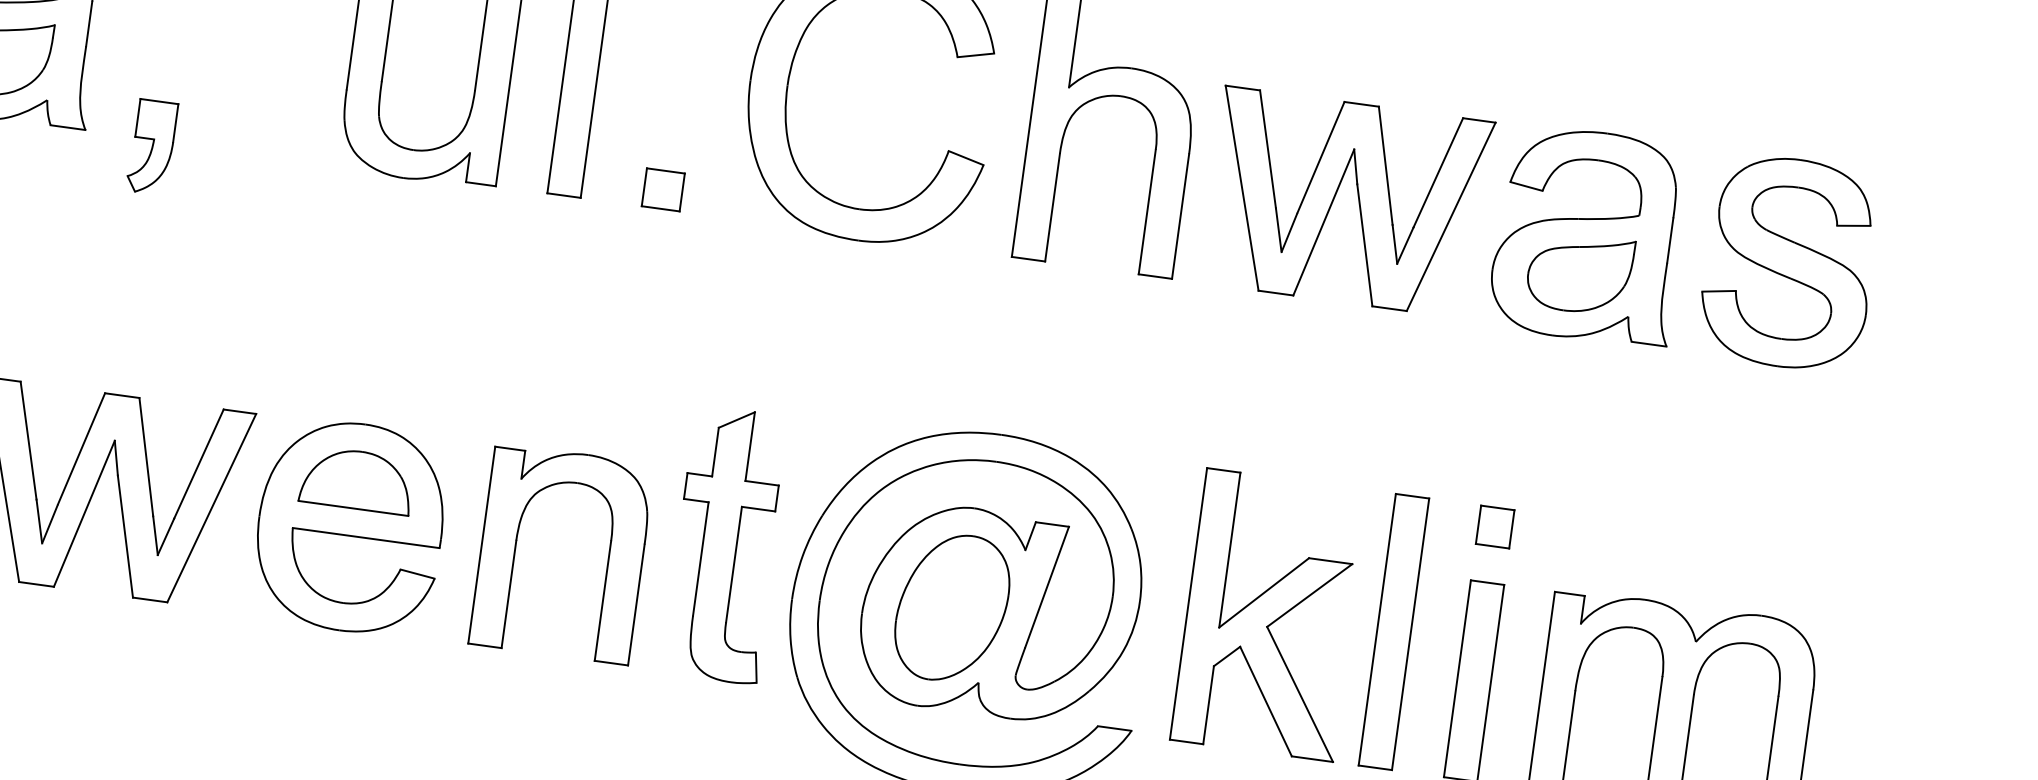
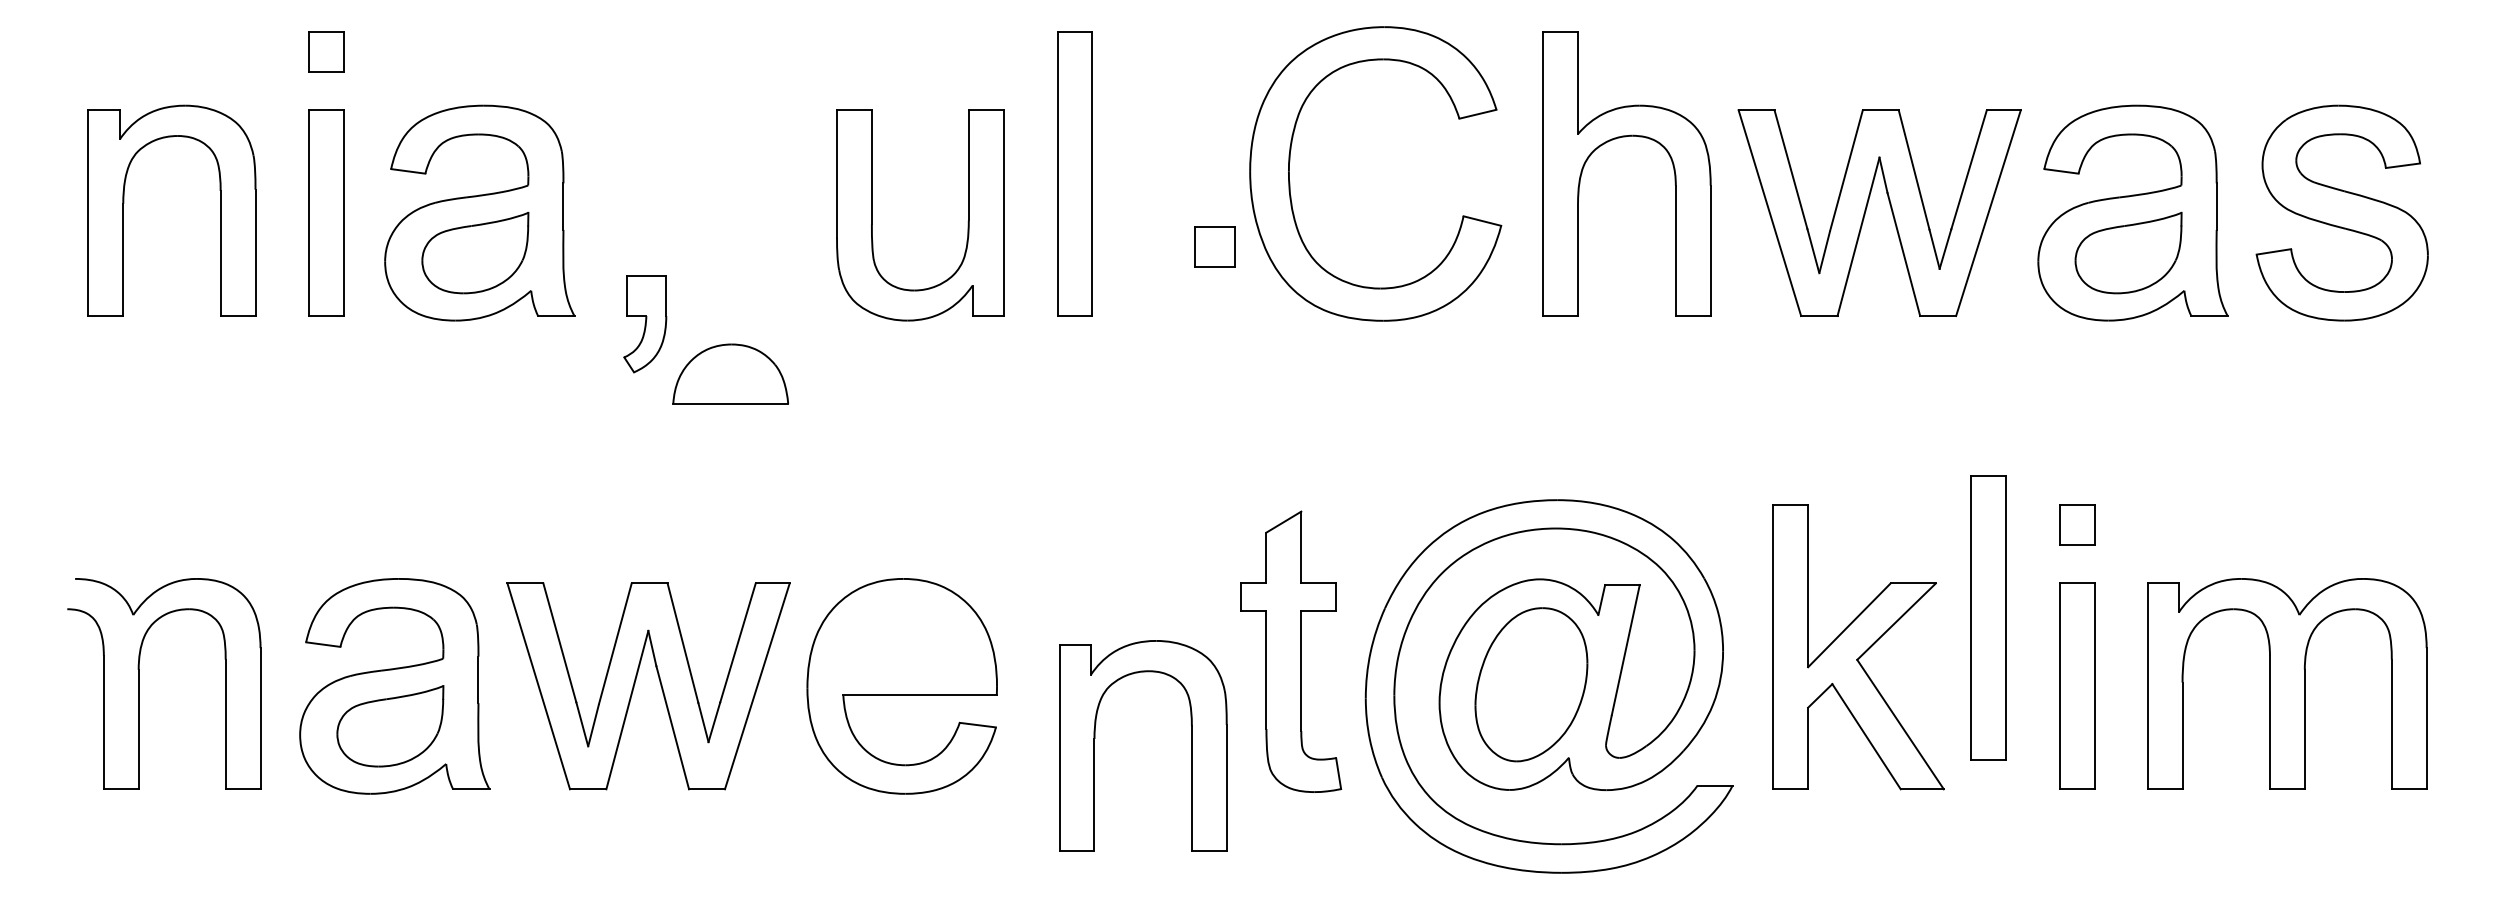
part: (662, 189) -> (1214, 246), moved
part: (357, 479) -> (730, 373), moved
part: (608, 559) -> (1191, 745), moved
part: (1394, 631) -> (1988, 617), moved

